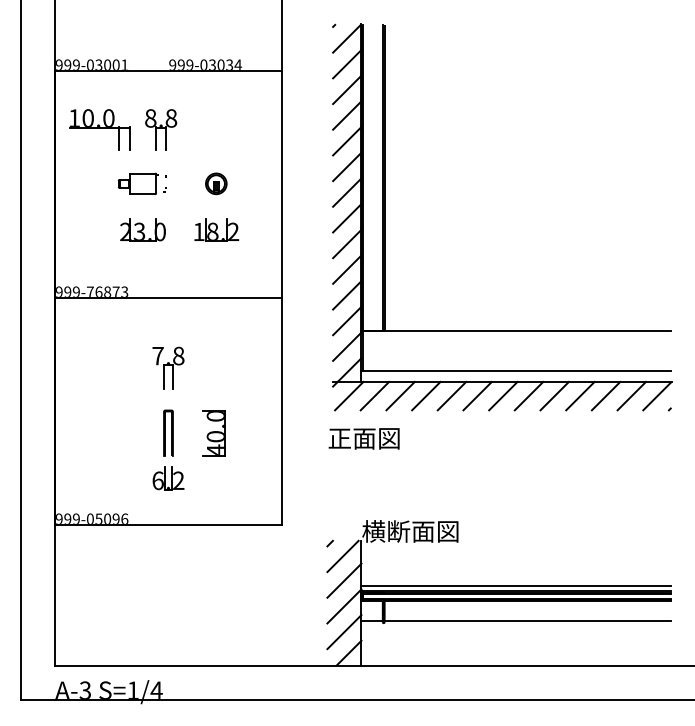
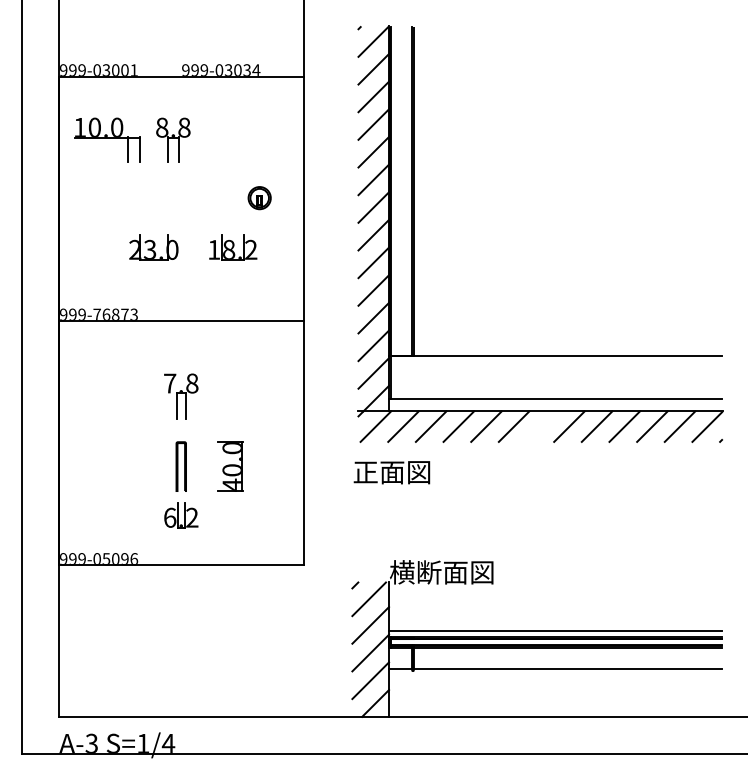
part: (141, 183) -> (152, 197), removed
part: (216, 183) -> (259, 197), moved
line: (503, 395) -> (541, 425), removed

